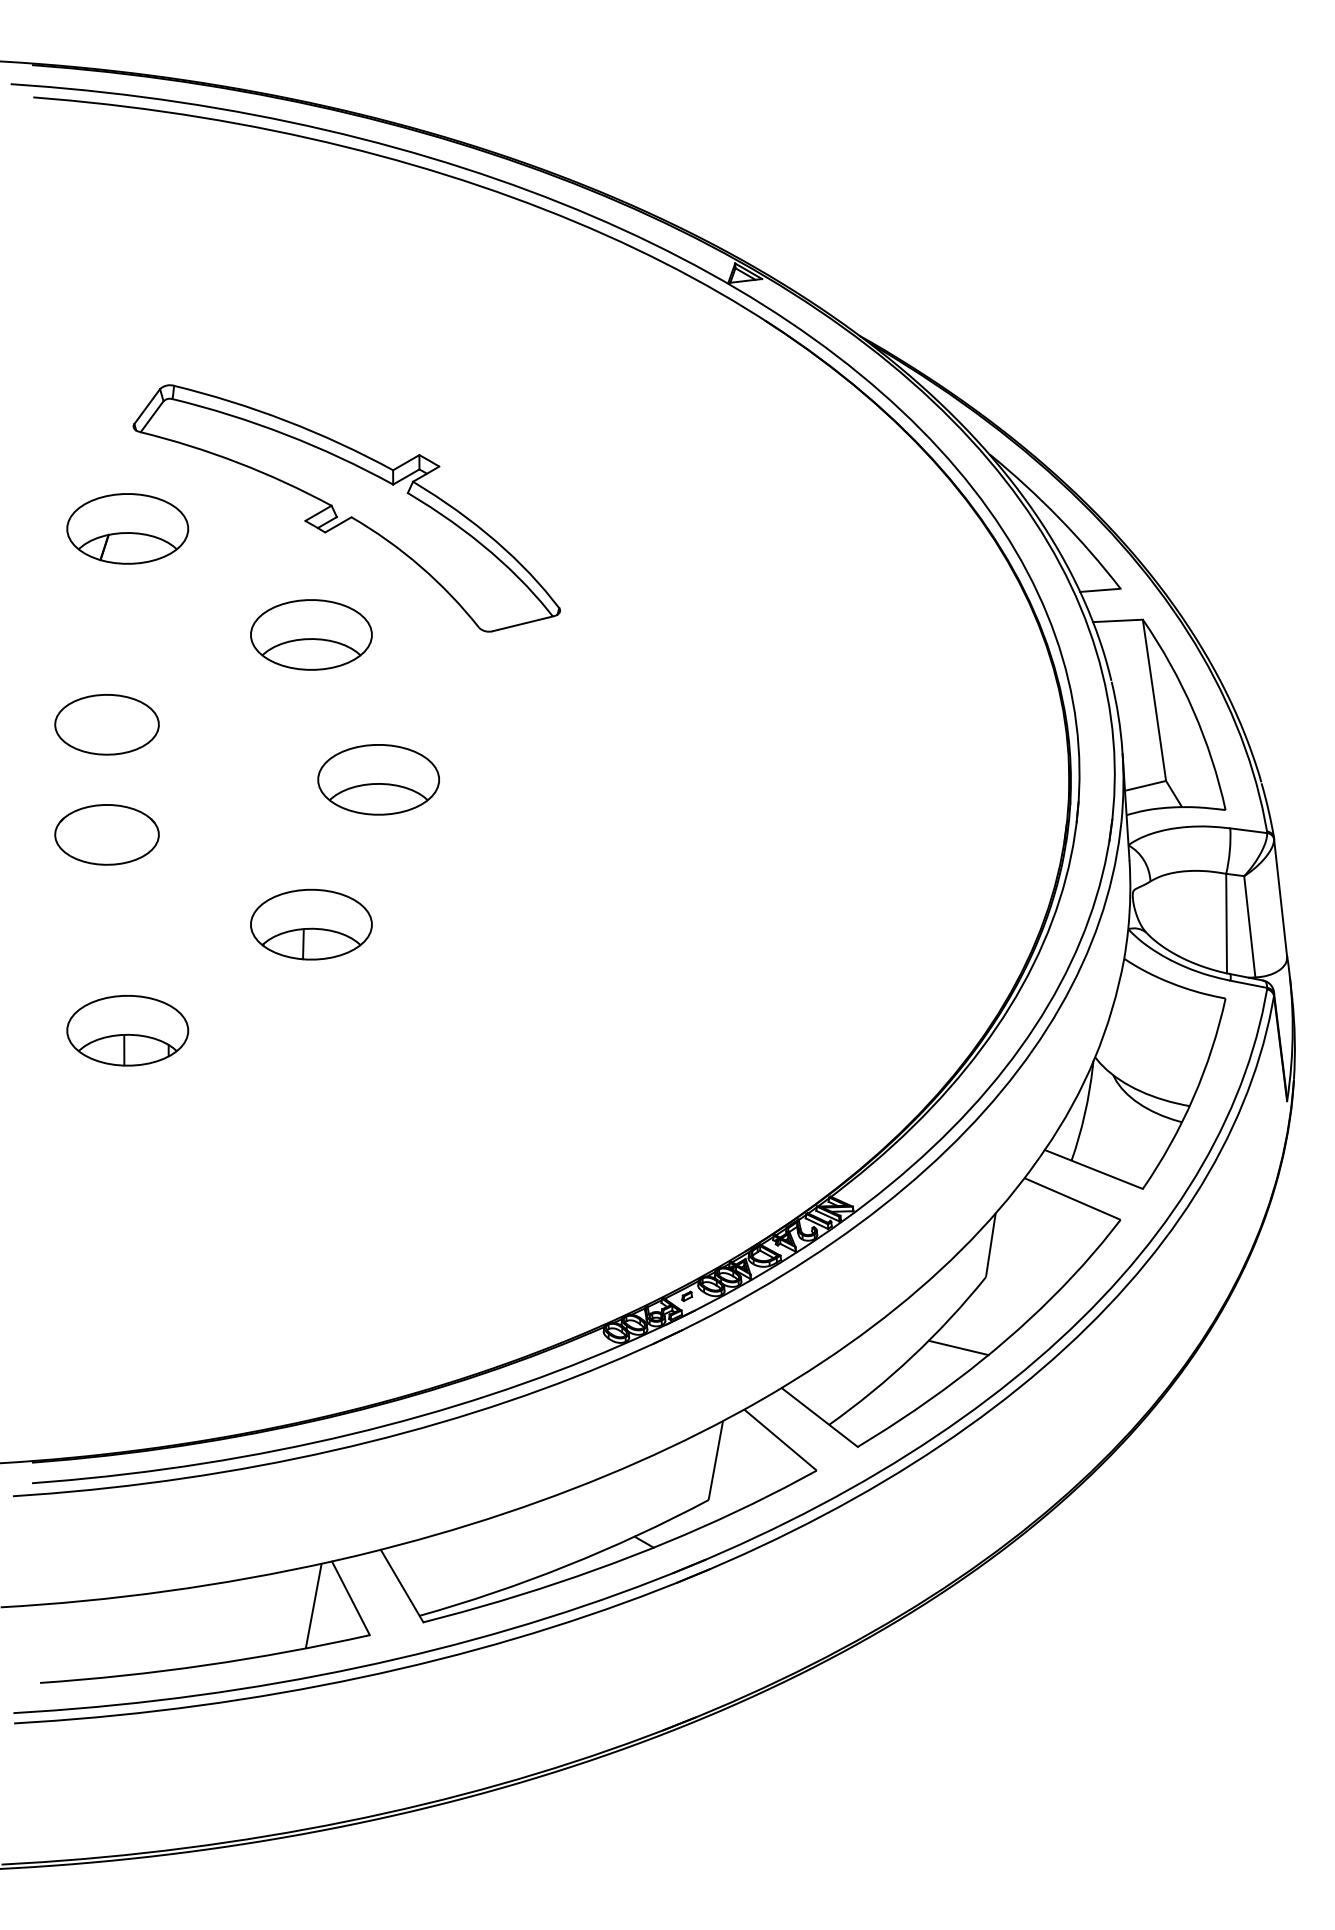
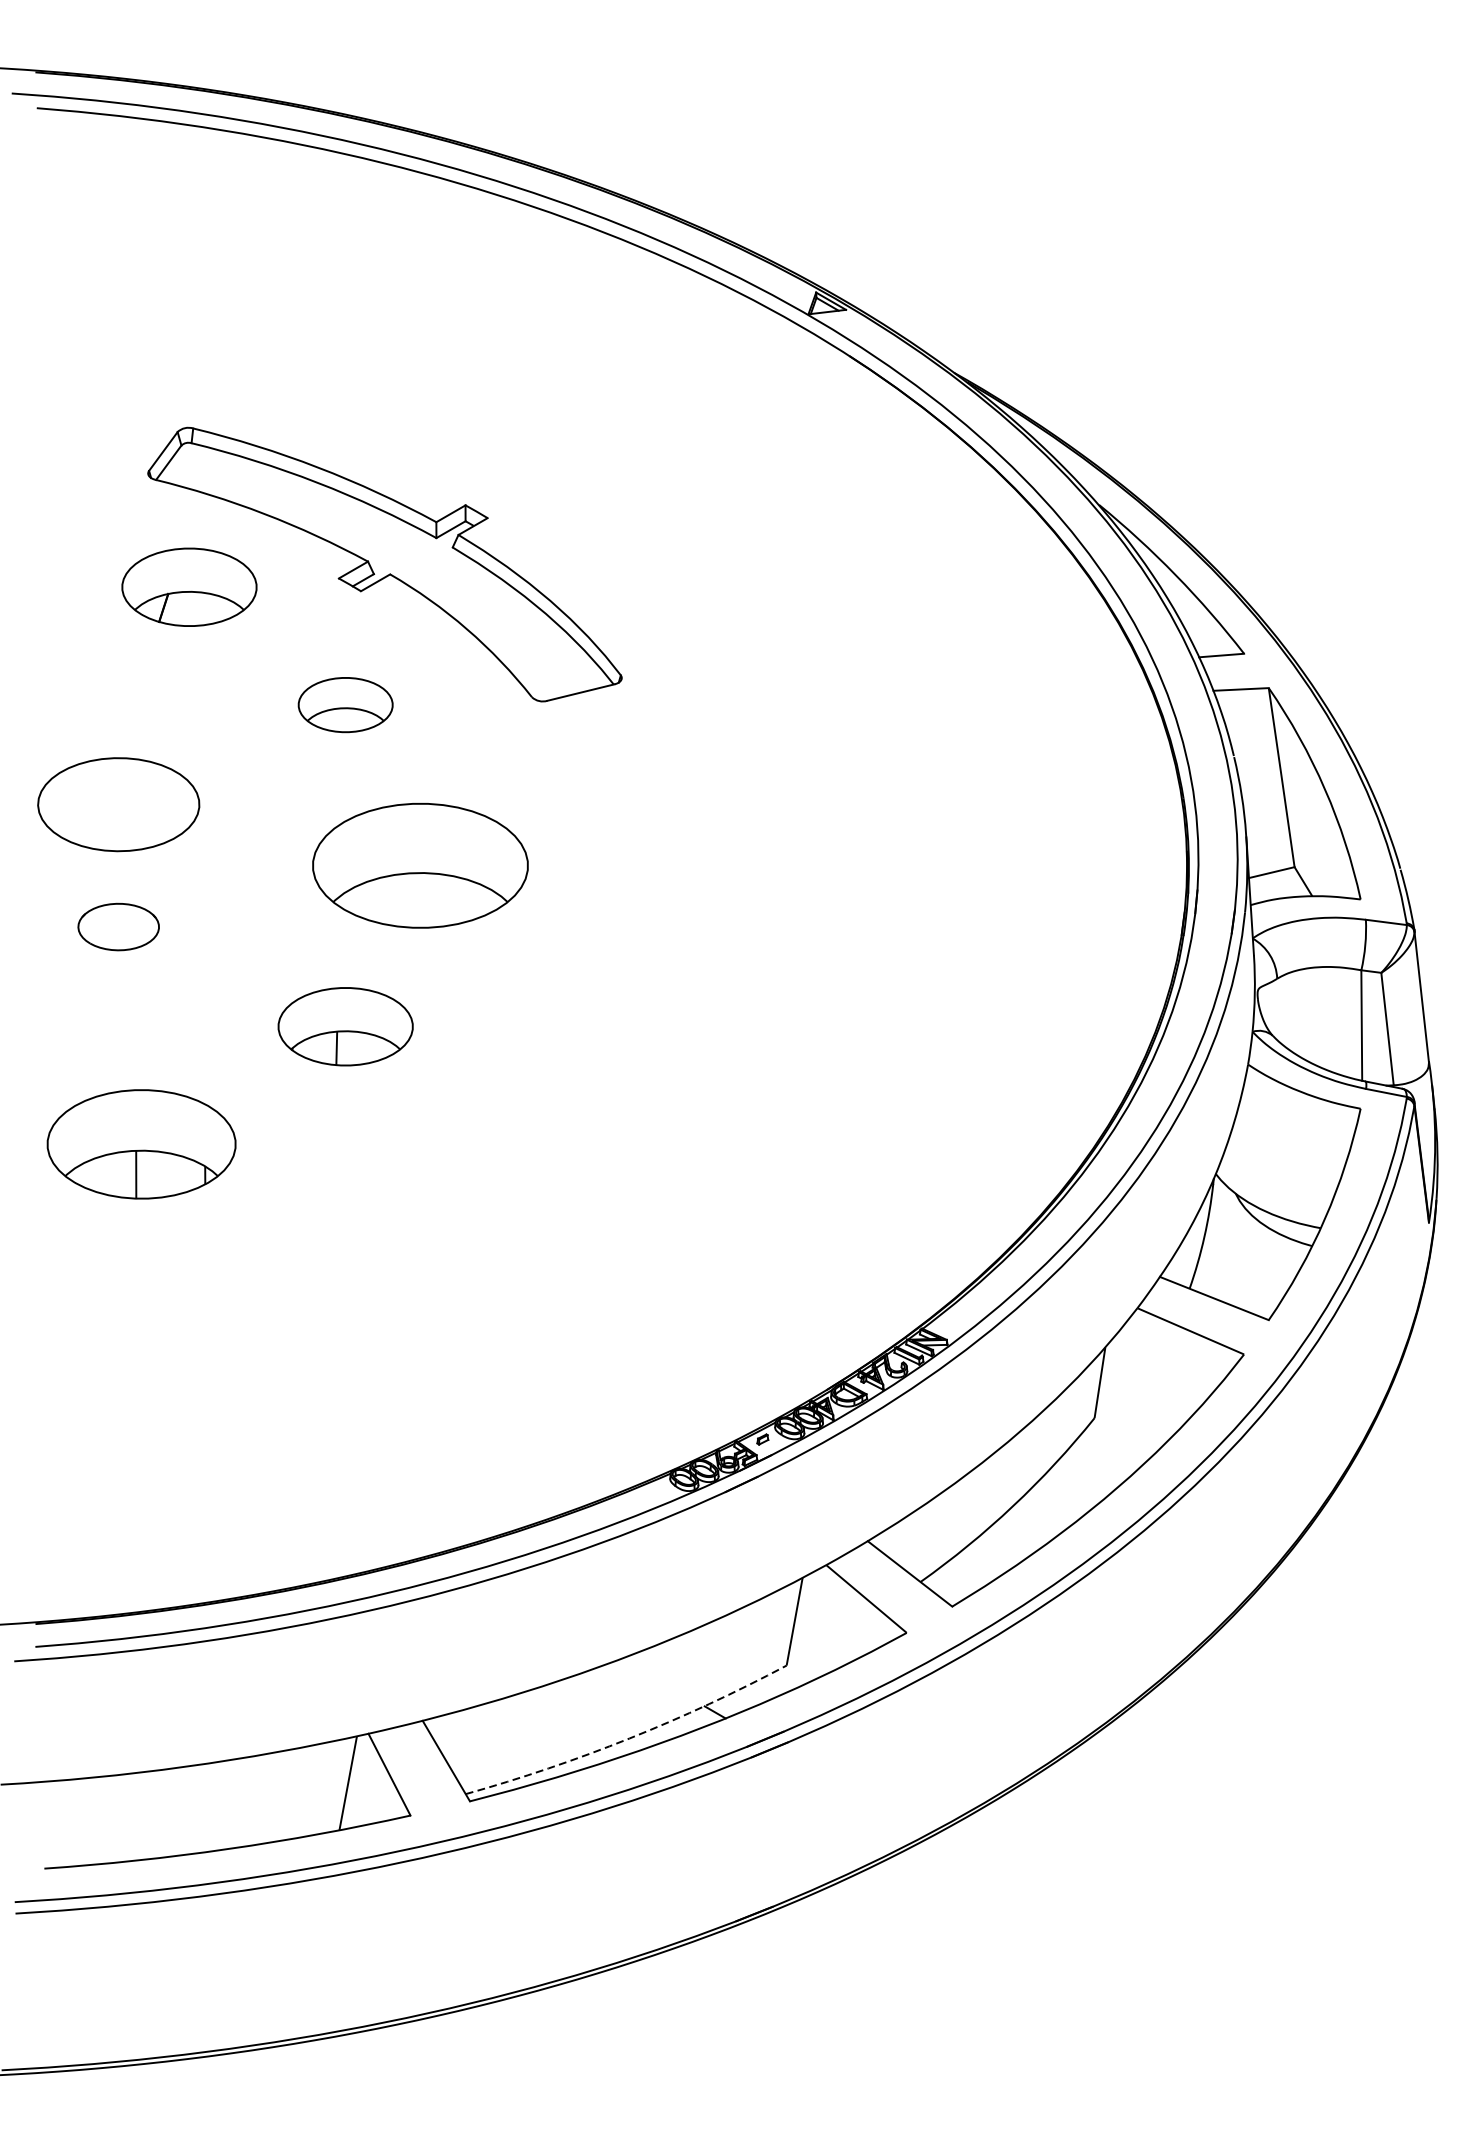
part: (127, 528) -> (189, 586), moved
part: (311, 634) -> (345, 704), size x0.7
part: (106, 724) -> (118, 804), size x1.4
part: (378, 779) -> (420, 865), size x1.6
part: (106, 834) -> (118, 926), size x0.7
part: (127, 1030) -> (141, 1144), size x1.4
line: (958, 1347) -> (1064, 1496), removed
arc: (567, 1565) -> (629, 1738), solid -> dashed

